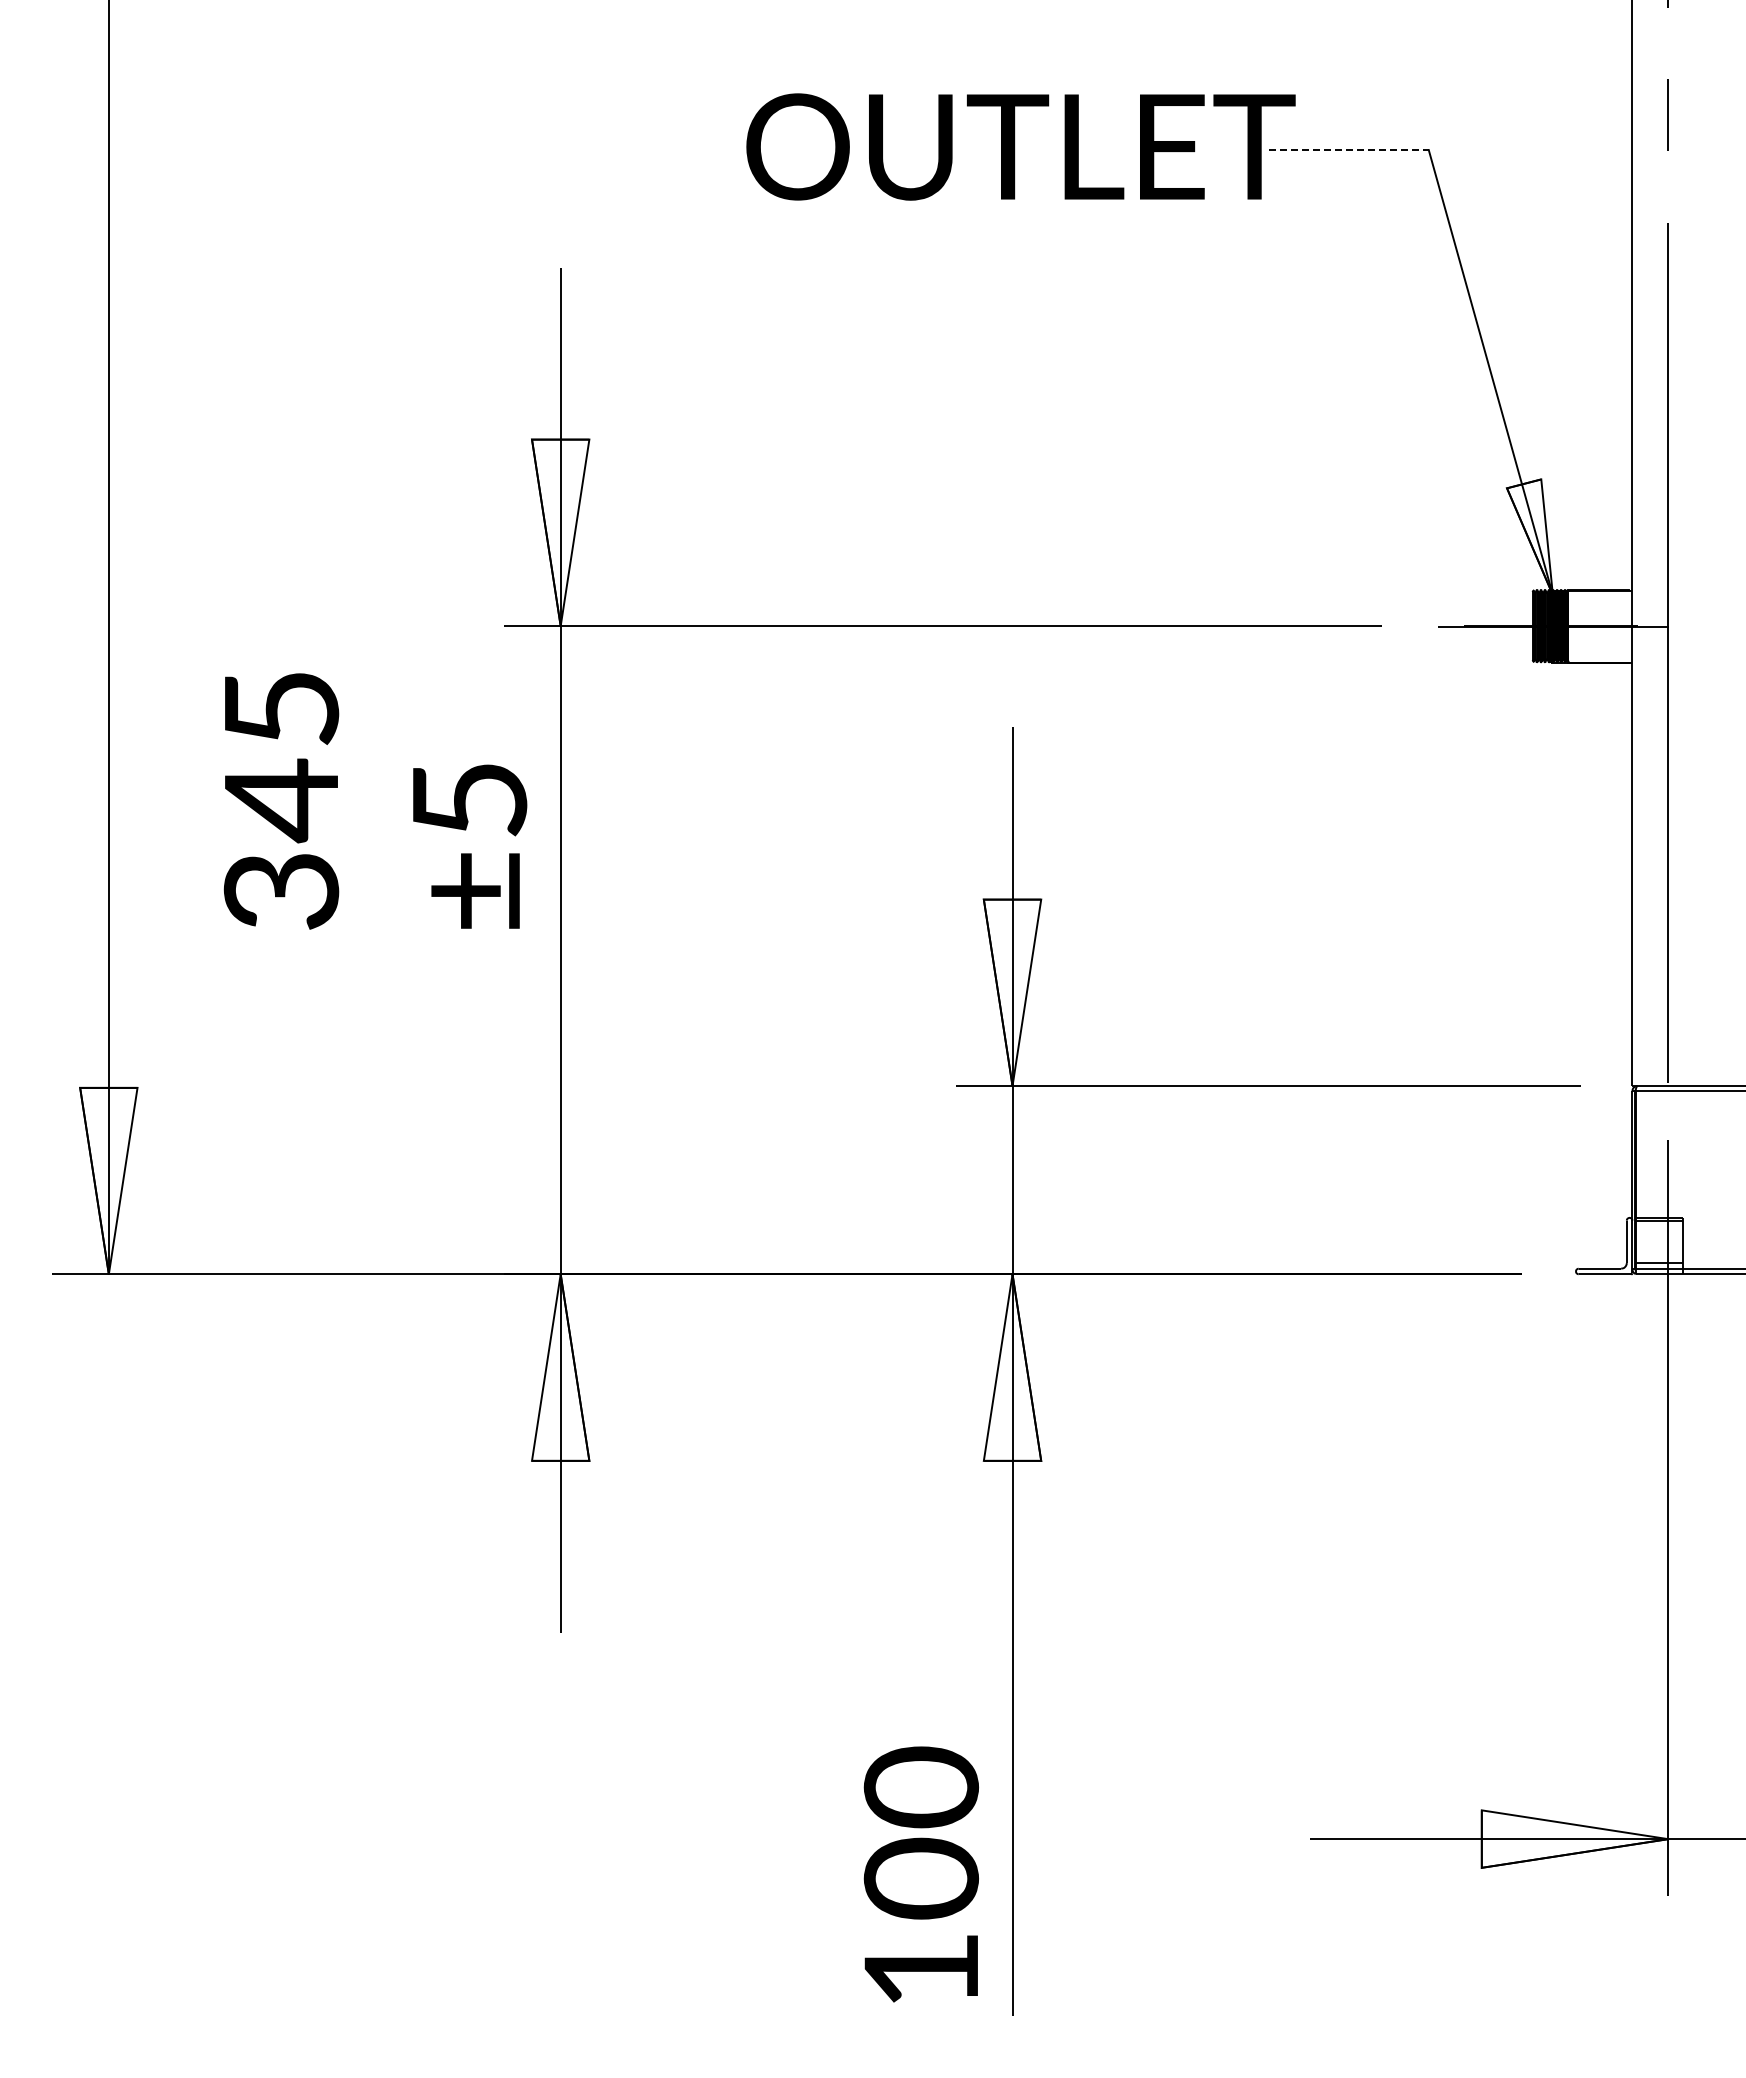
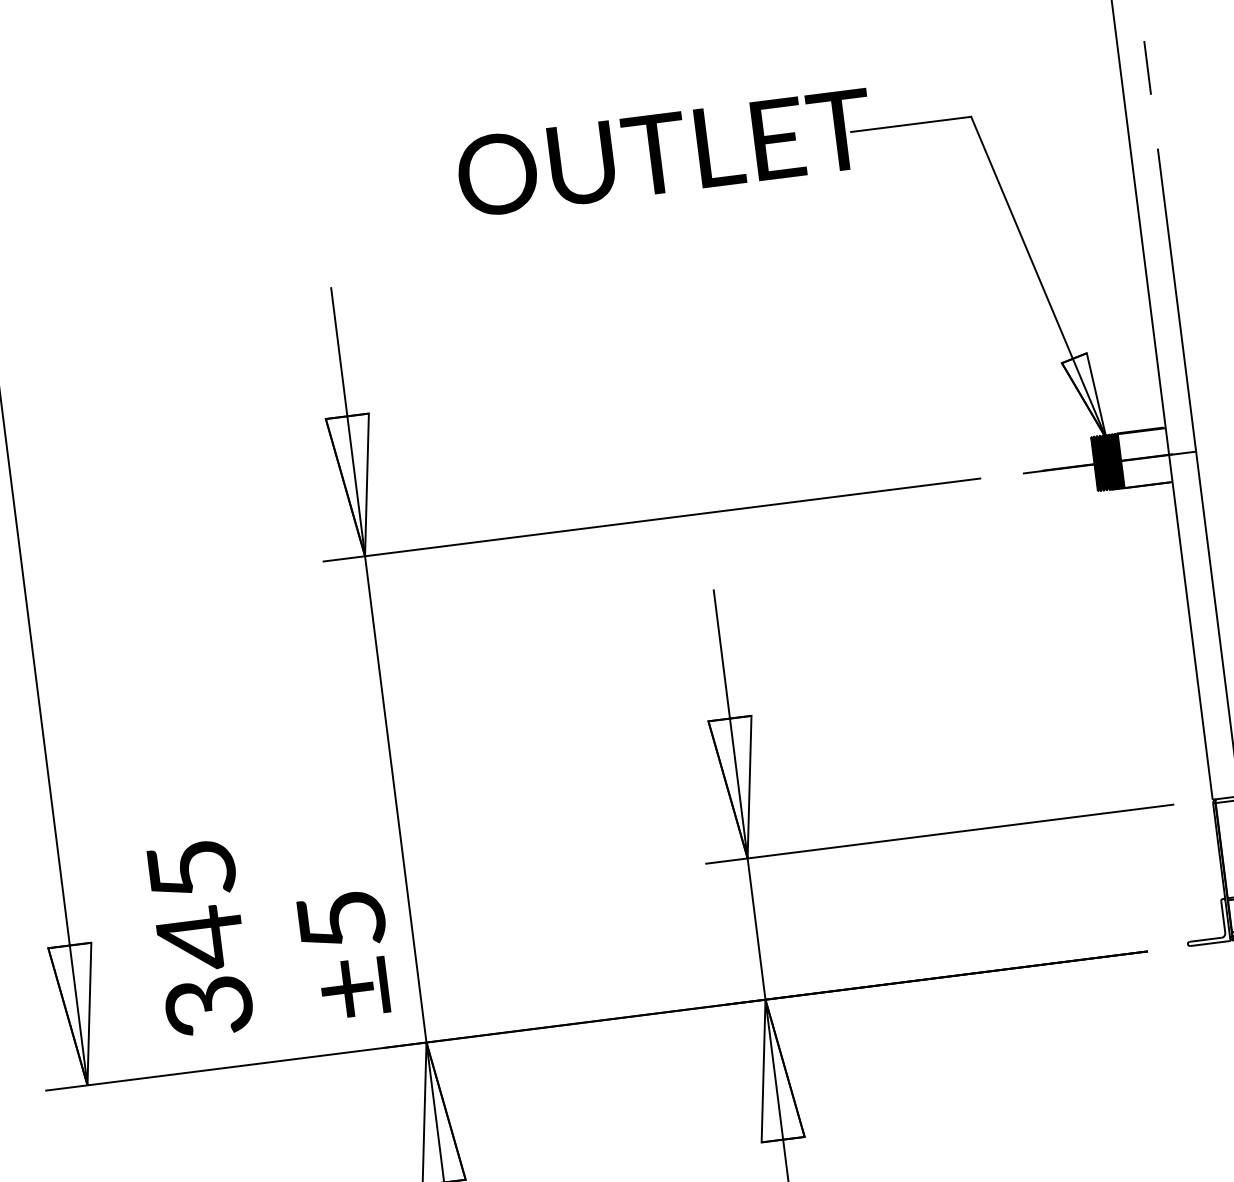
line: (1349, 150) -> (911, 124), dashed -> solid
text: (375, 801) -> (271, 930), moved

